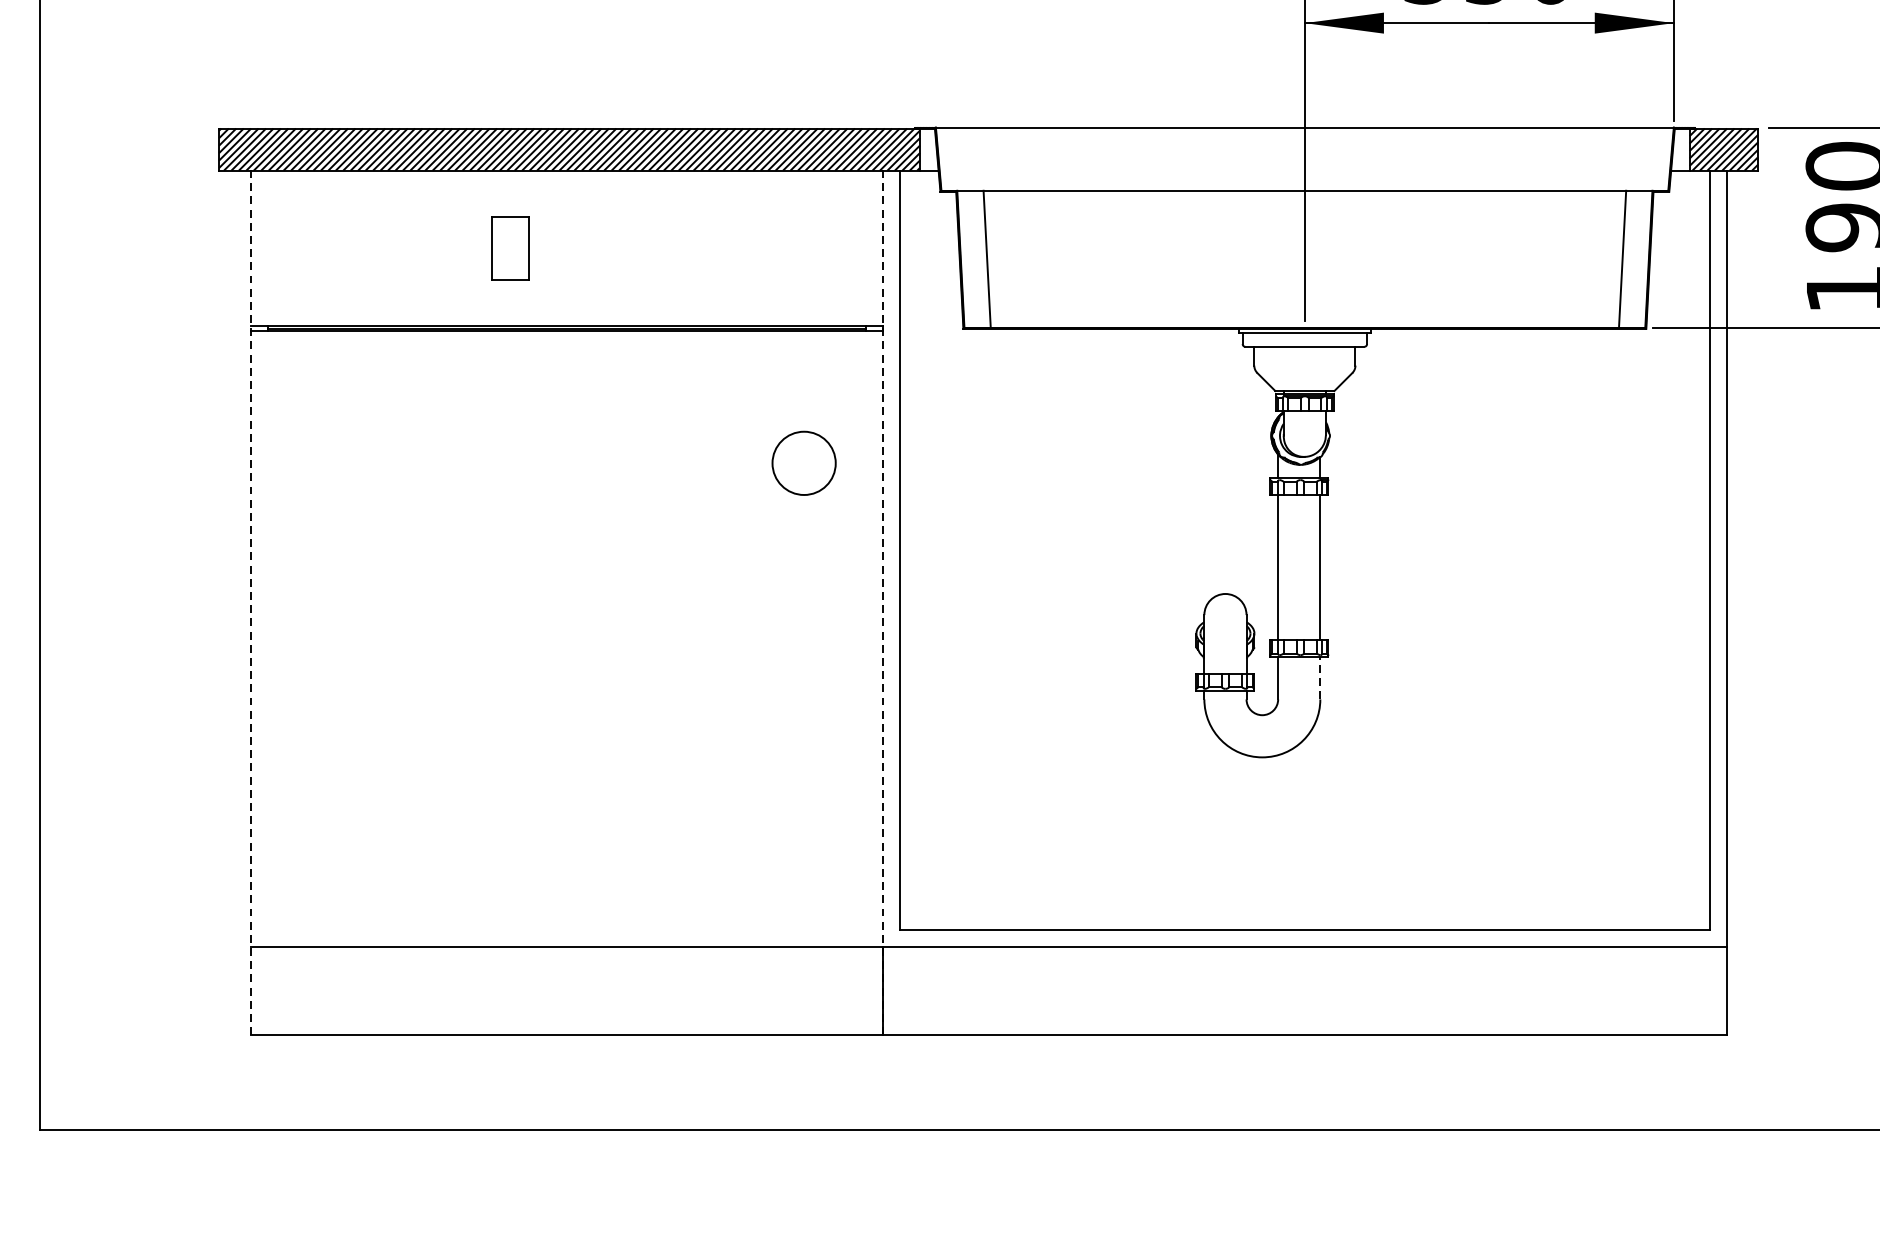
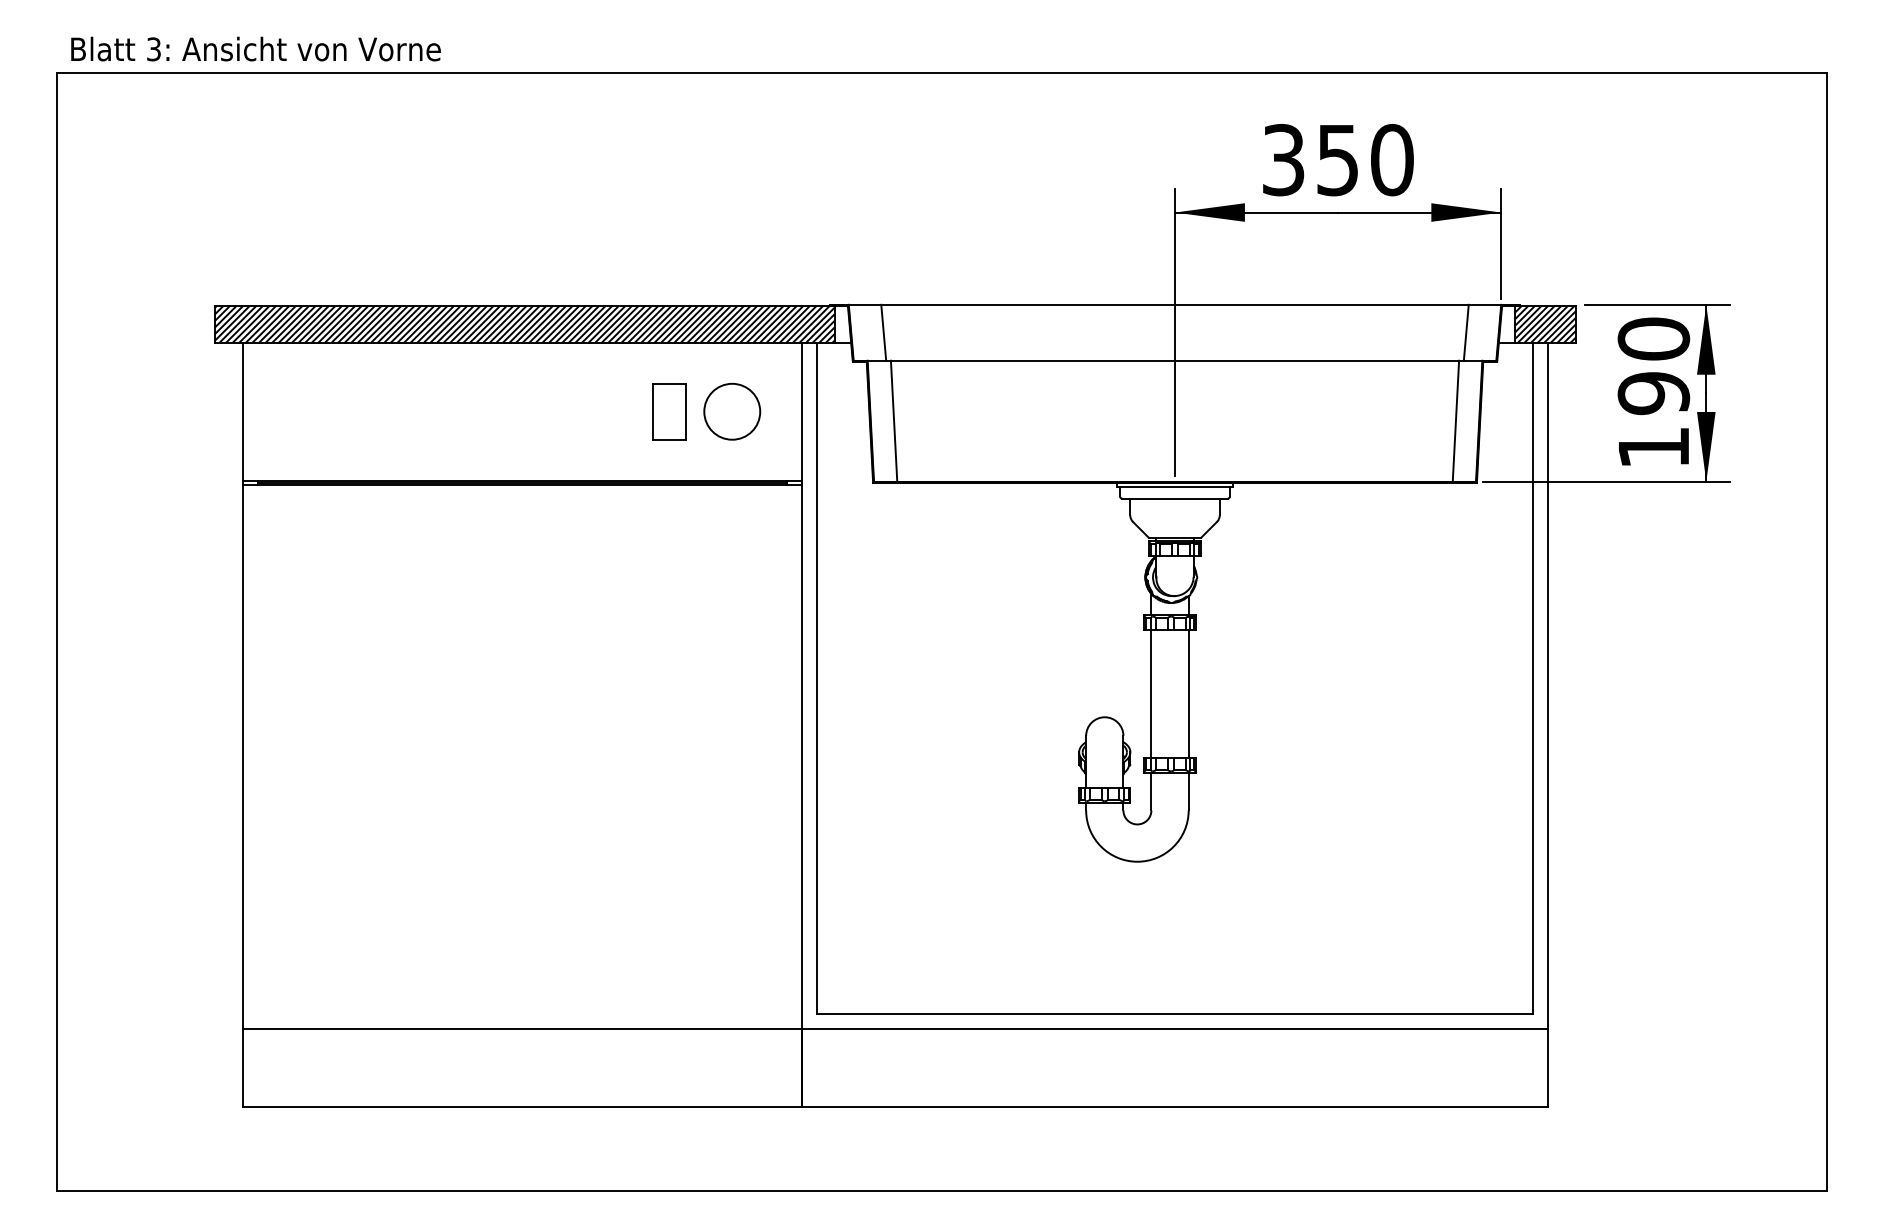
line: (975, 158) -> (883, 332), added
line: (1633, 158) -> (1465, 332), added
part: (510, 248) -> (669, 411), moved
circle: (804, 463) -> (732, 411), moved
line: (250, 602) -> (242, 724), dashed -> solid
line: (883, 602) -> (802, 724), dashed -> solid
line: (1320, 677) -> (1188, 791), dashed -> solid

